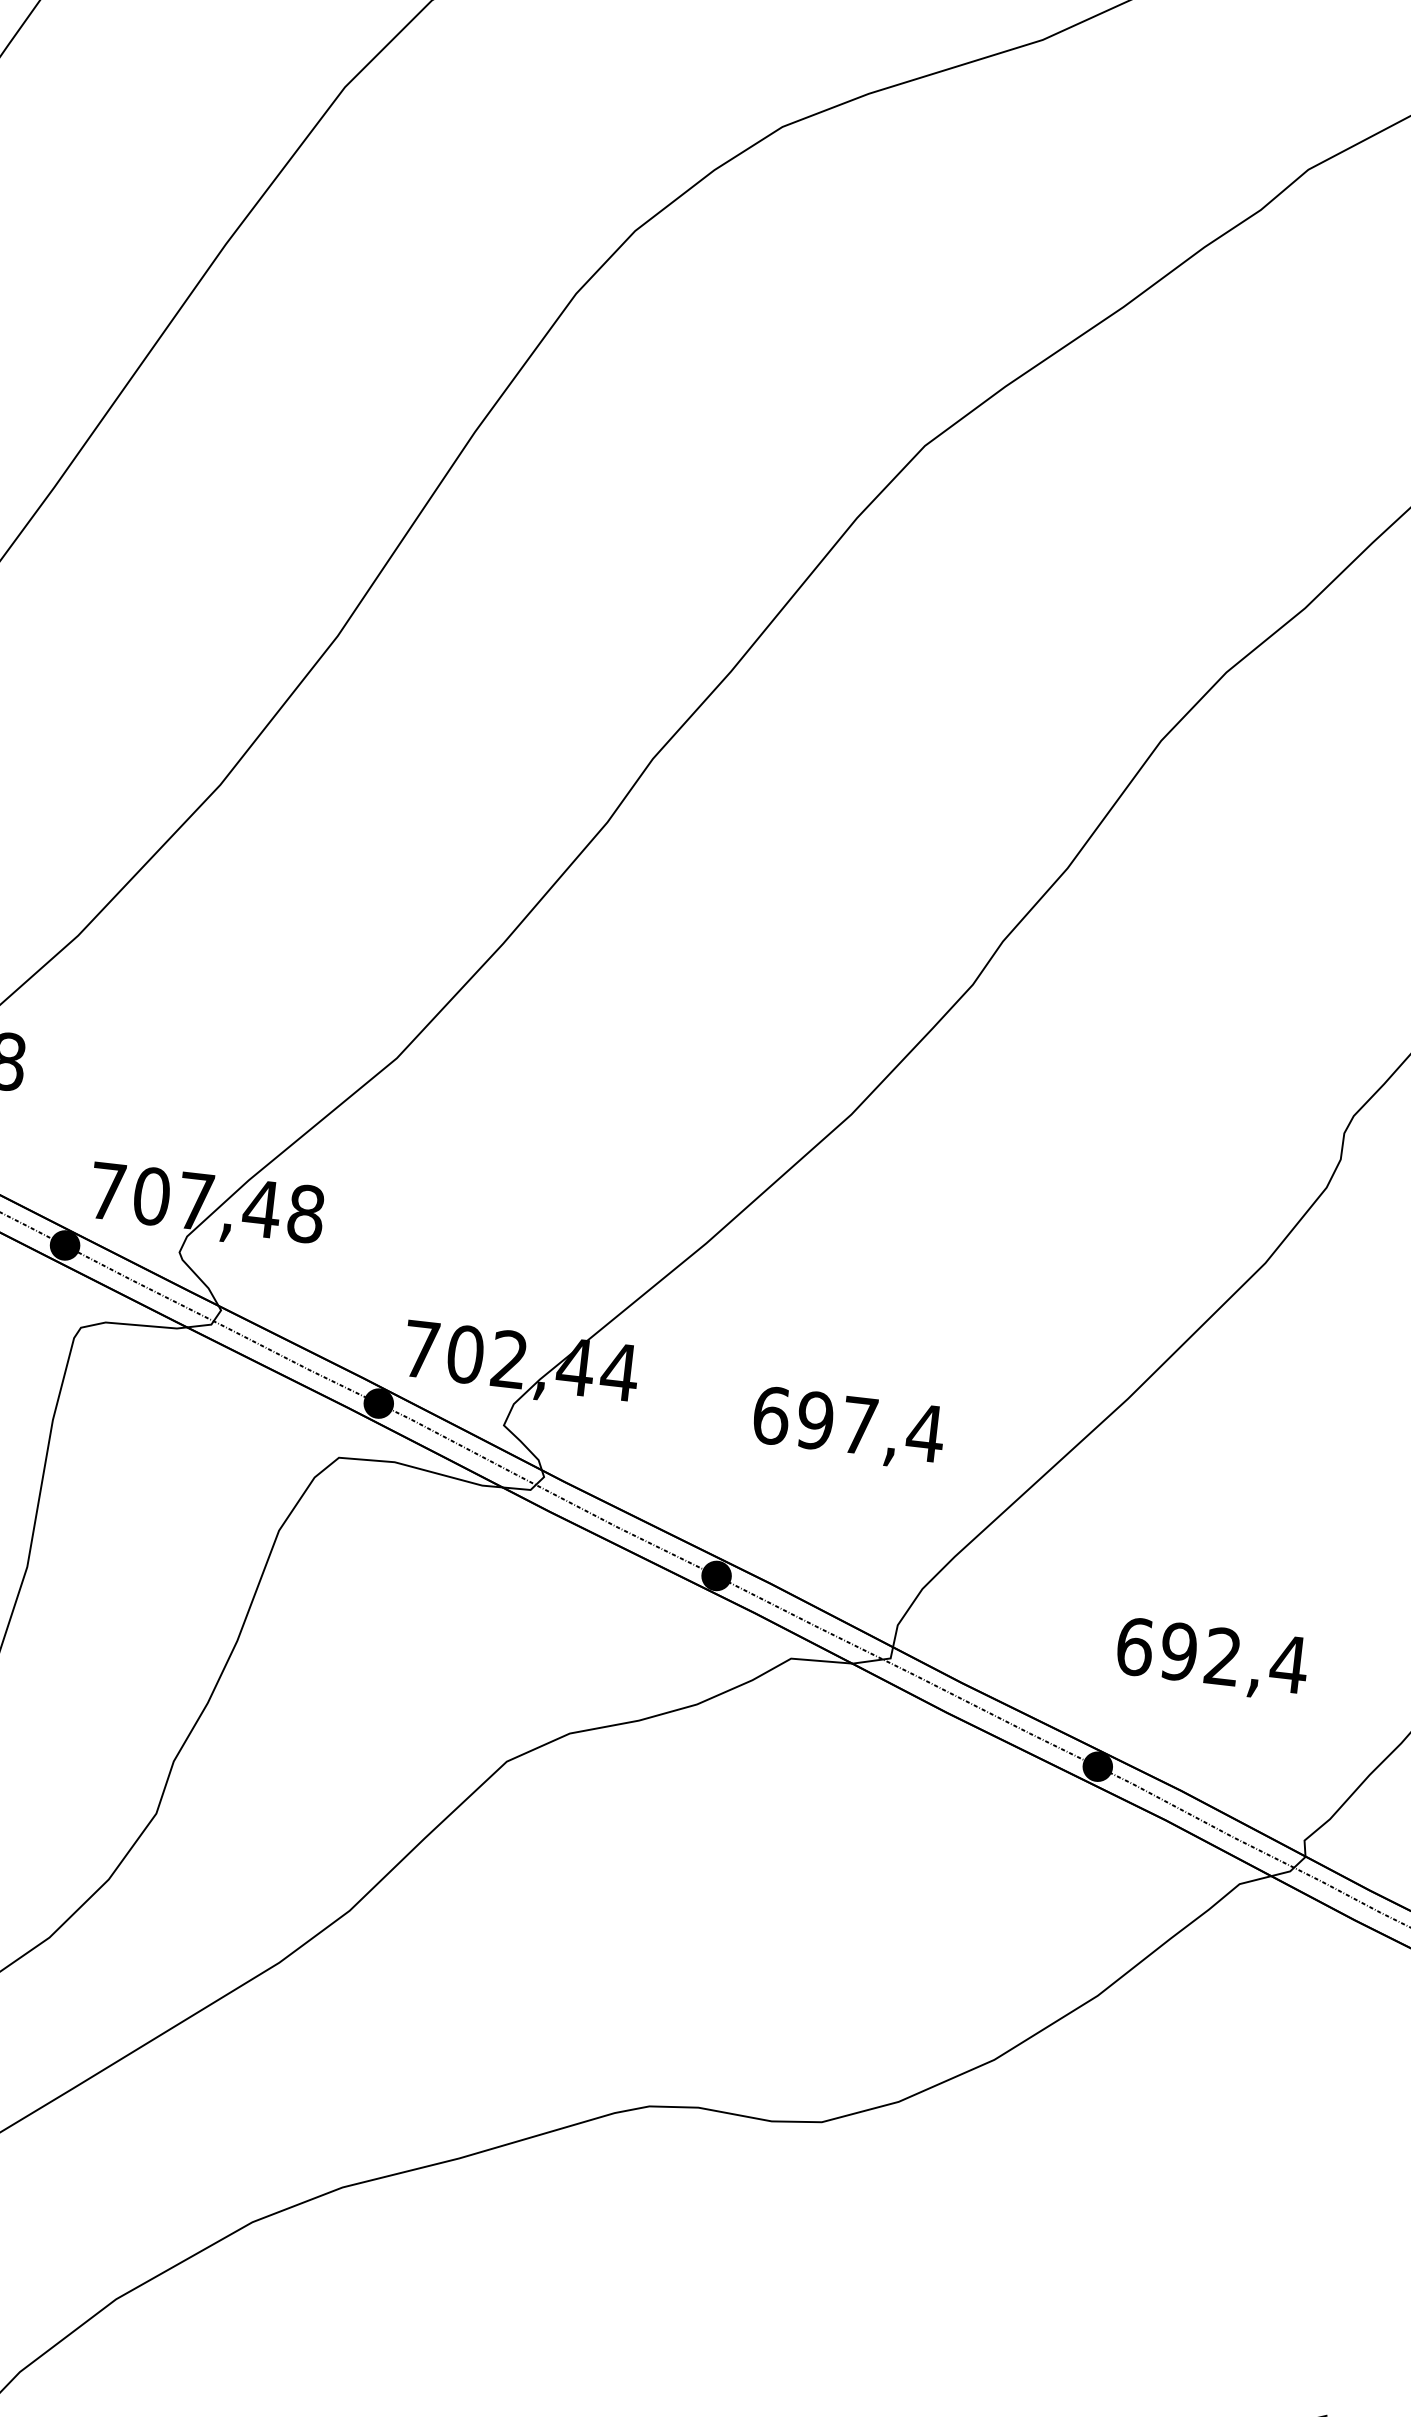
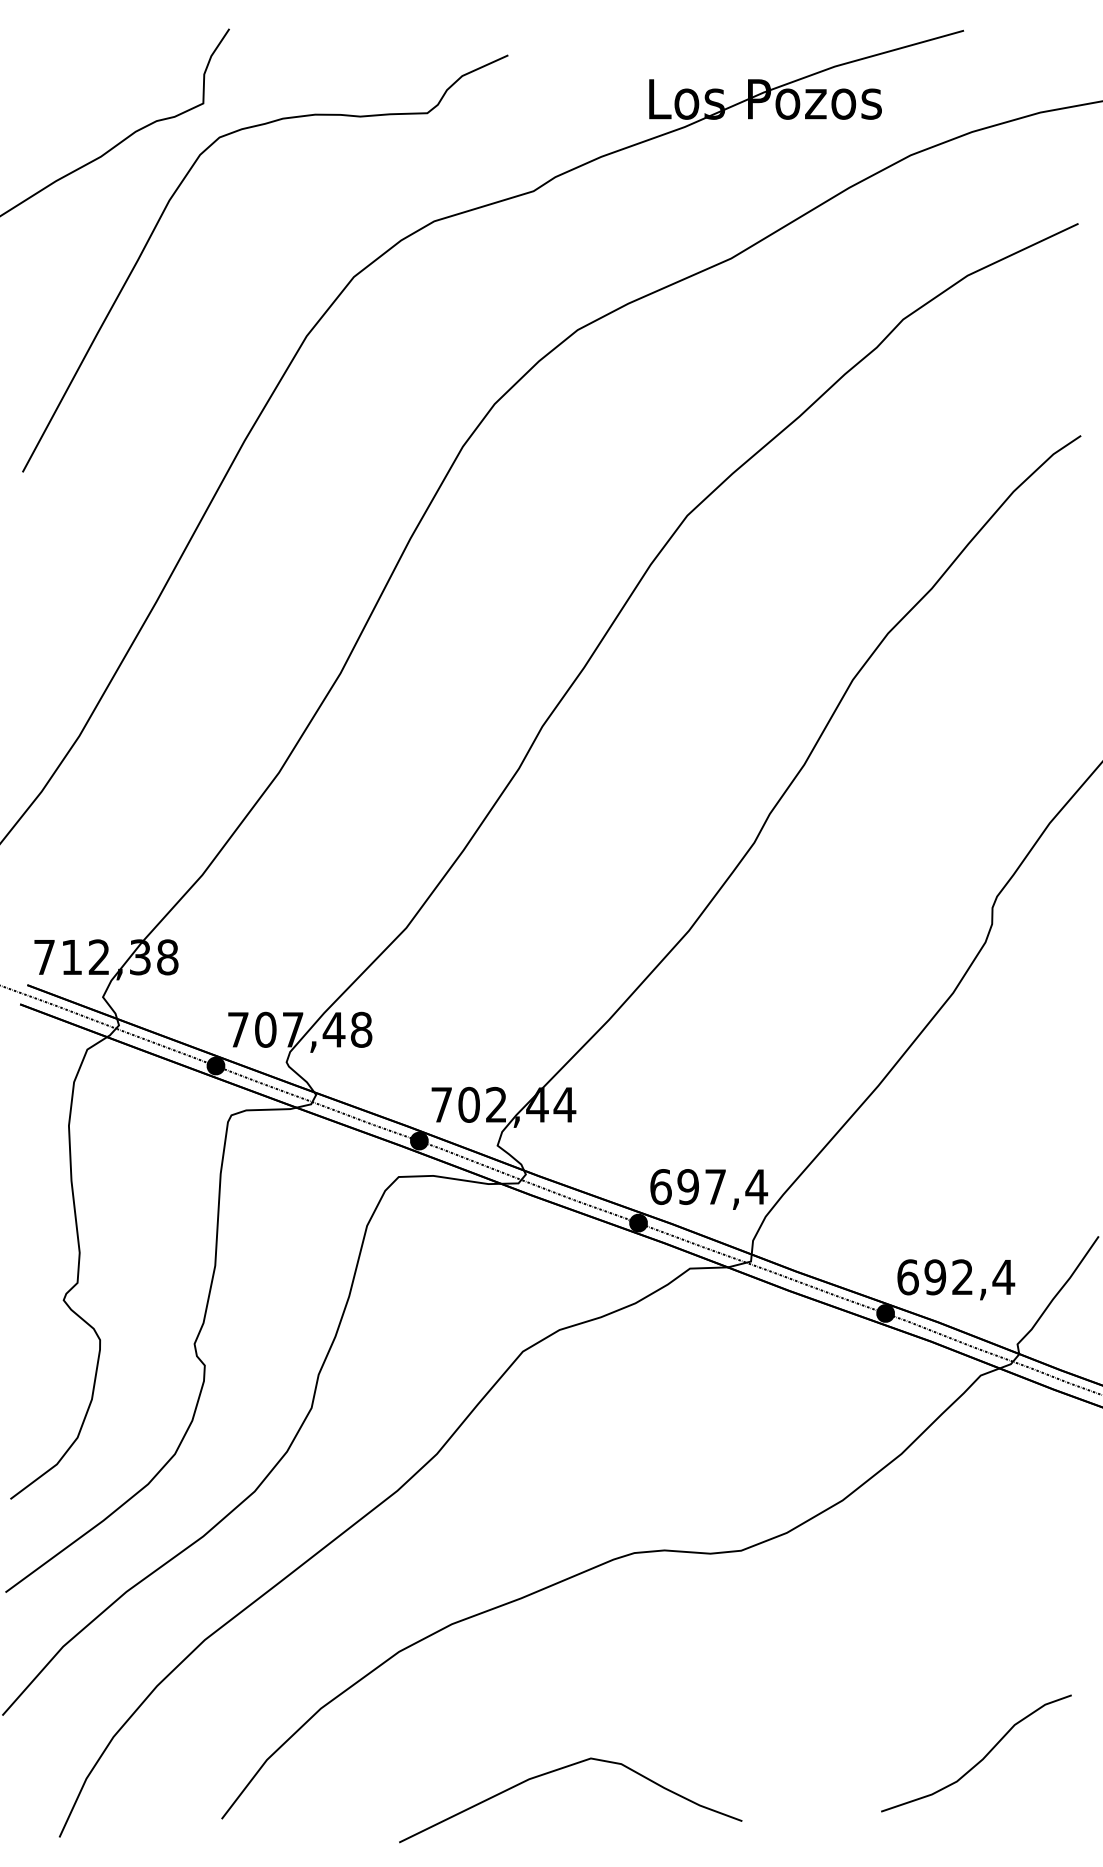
text: (849, 1428) -> (709, 1189), moved
text: (1212, 1659) -> (956, 1279), moved

